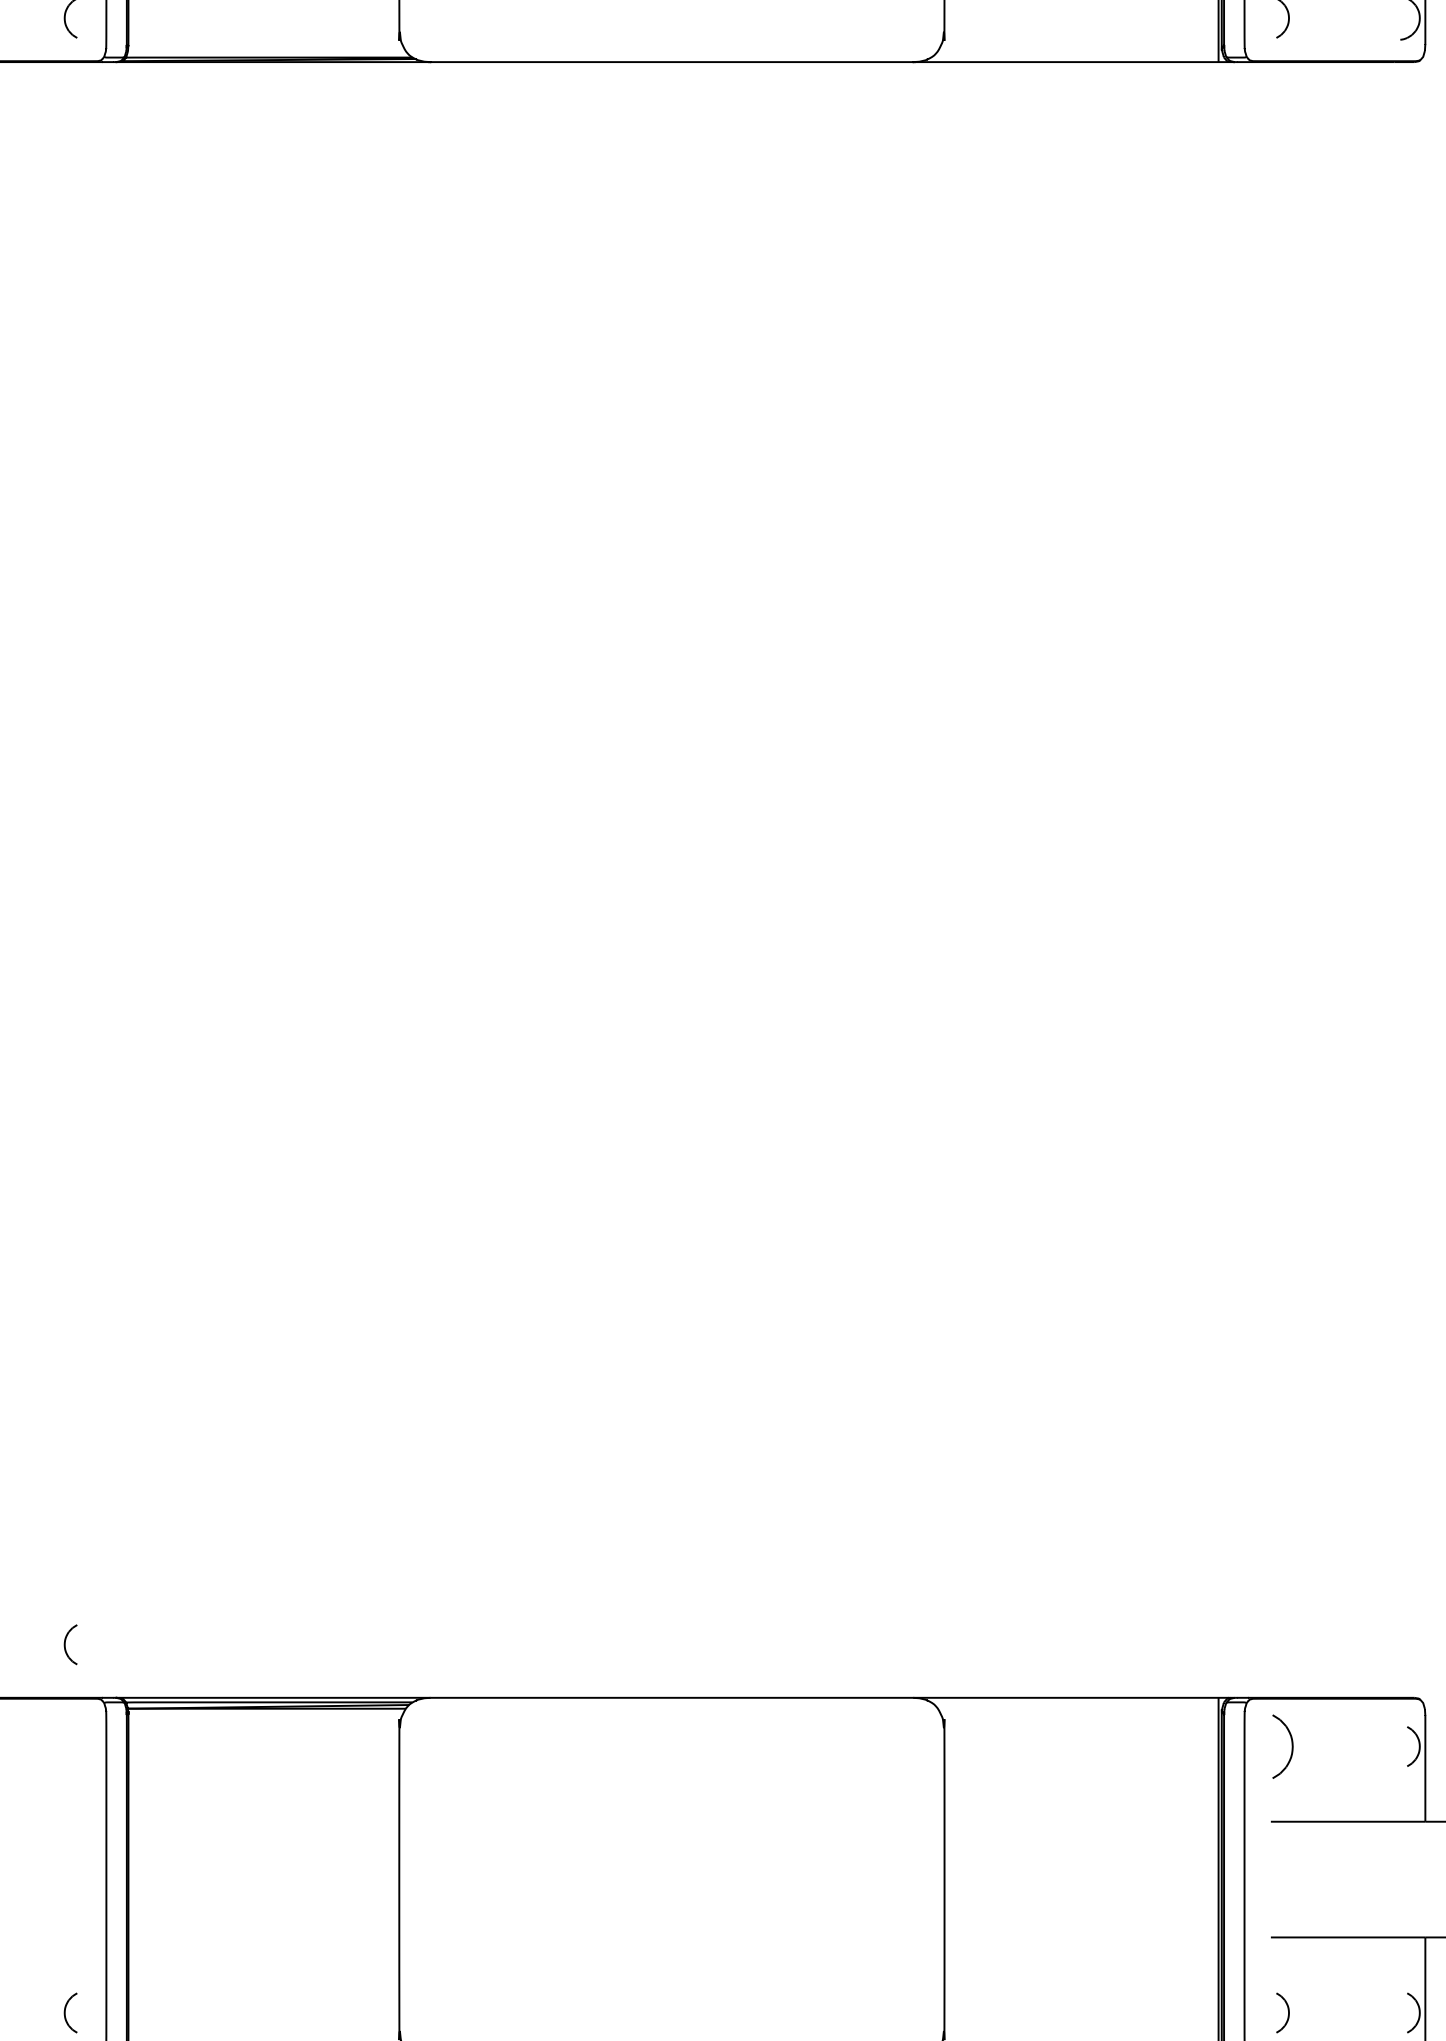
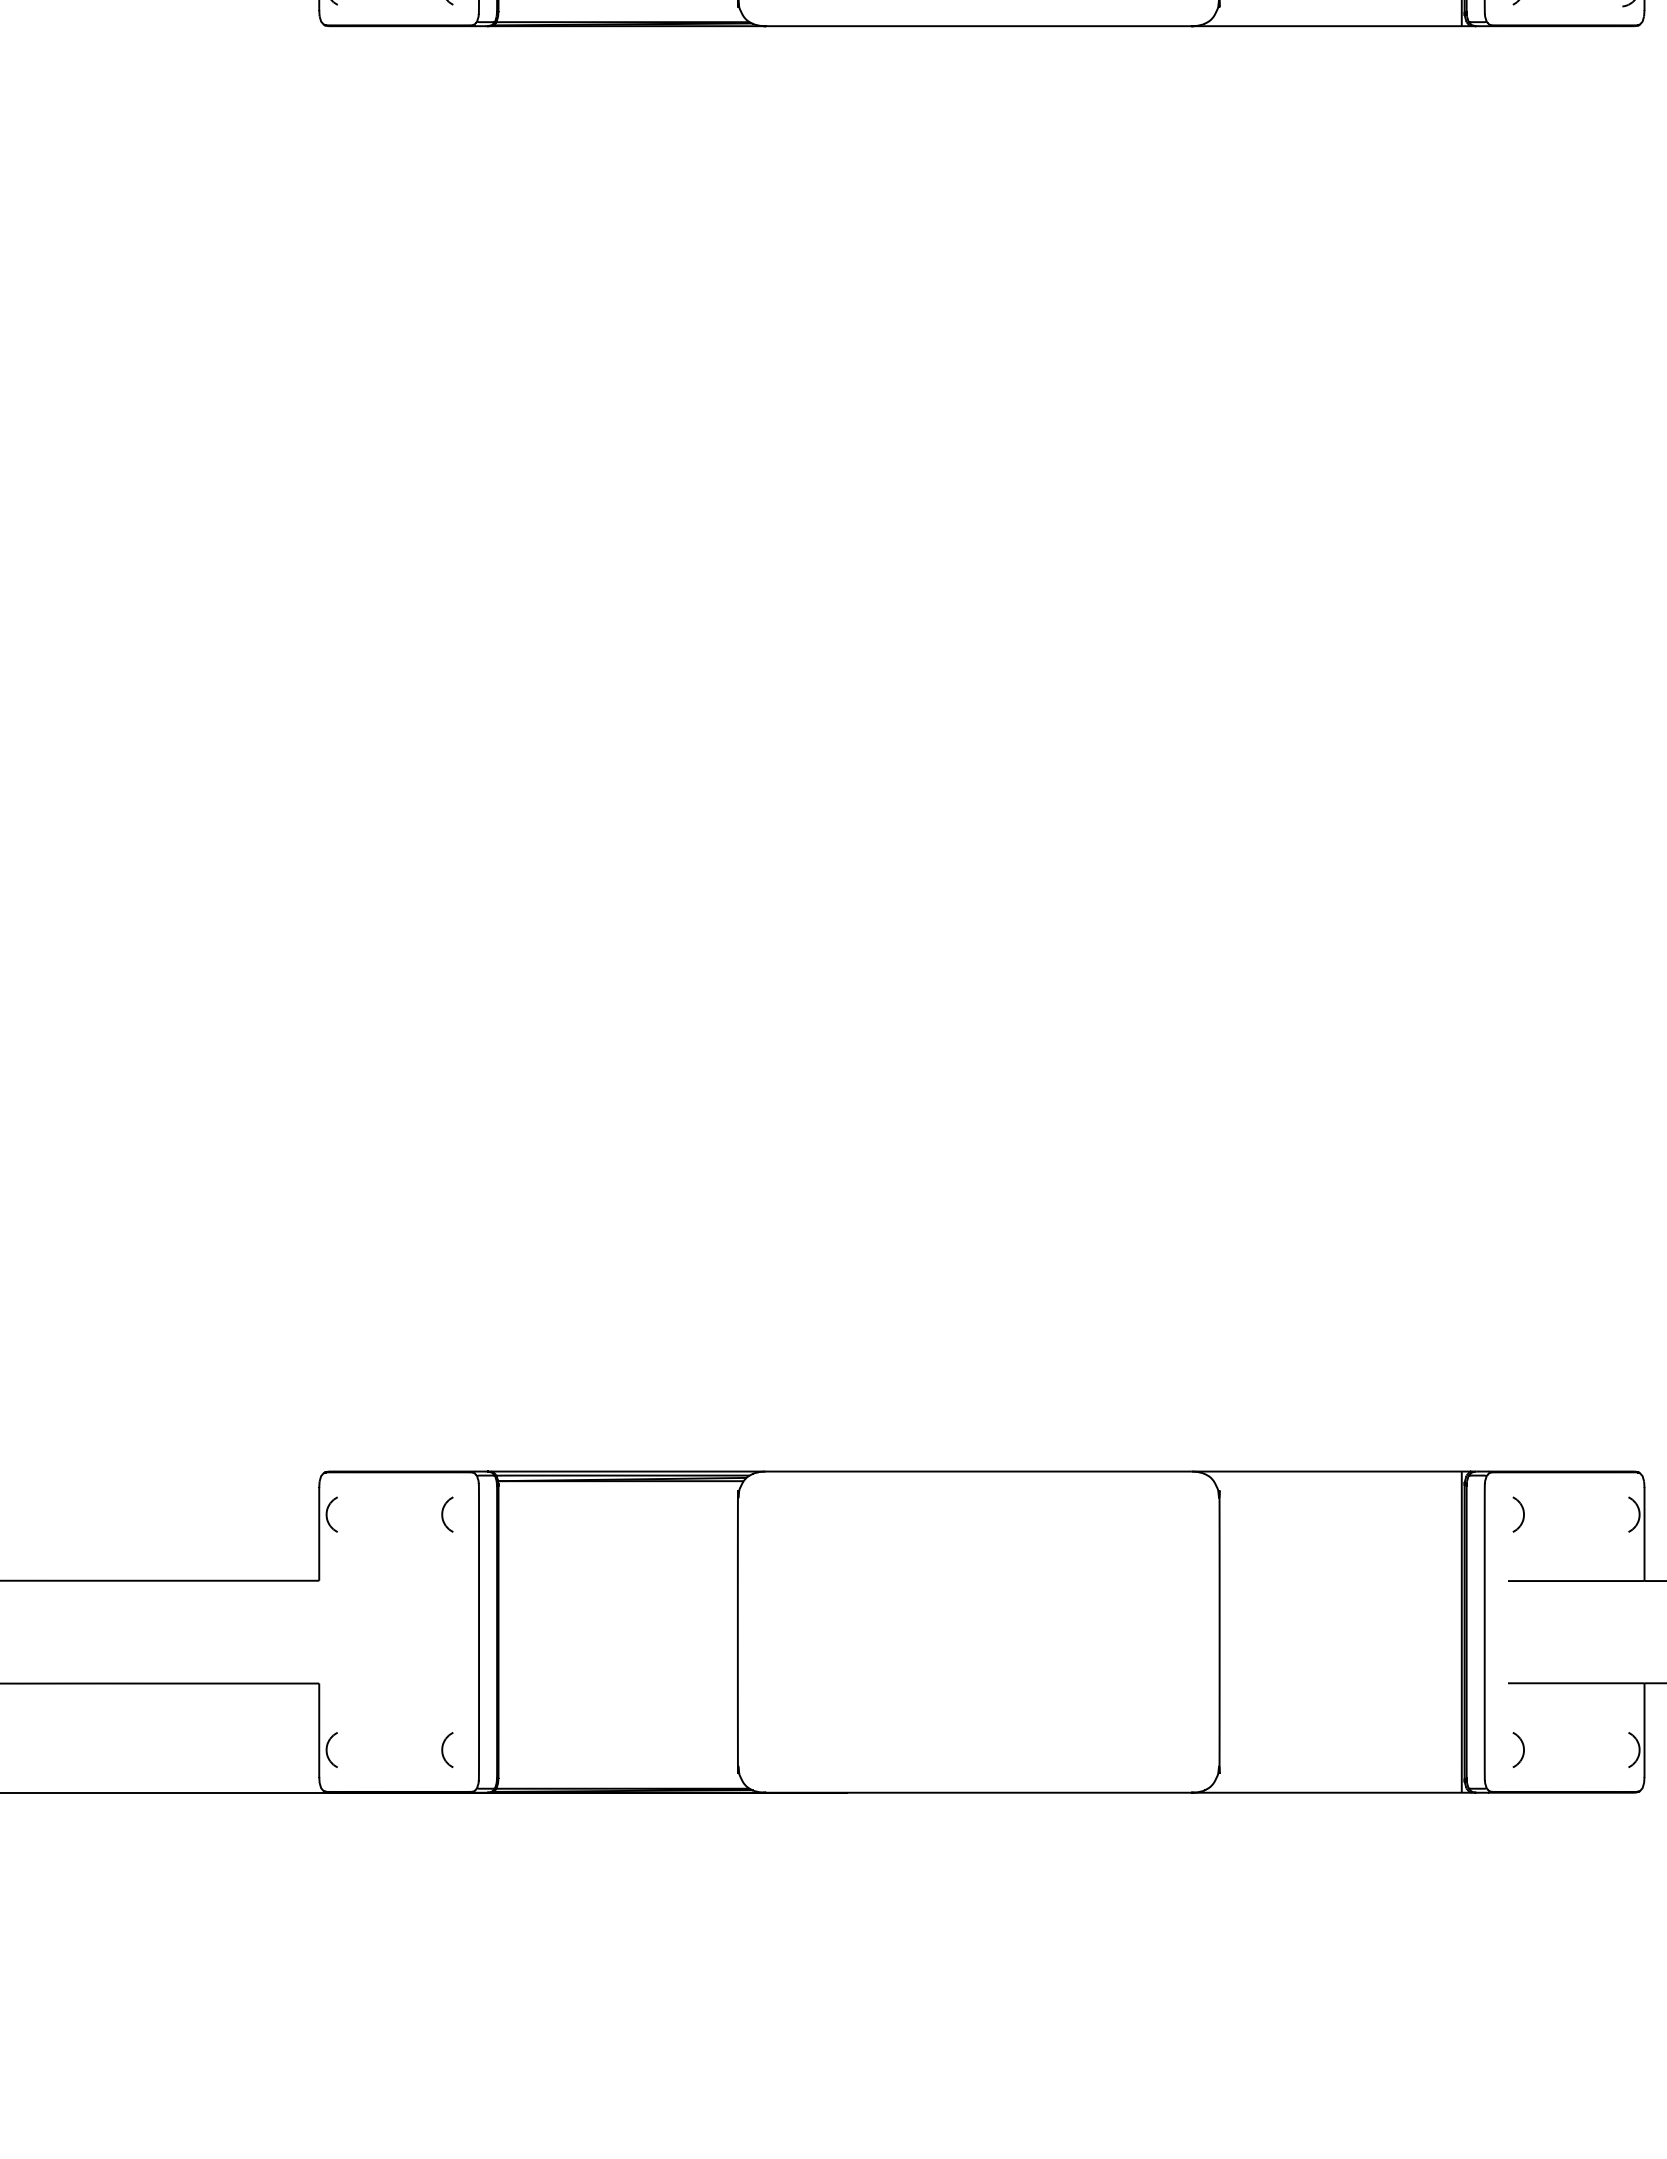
part: (70, 1644) -> (447, 1514), moved
part: (1282, 1746) -> (1518, 1514), size x0.62

